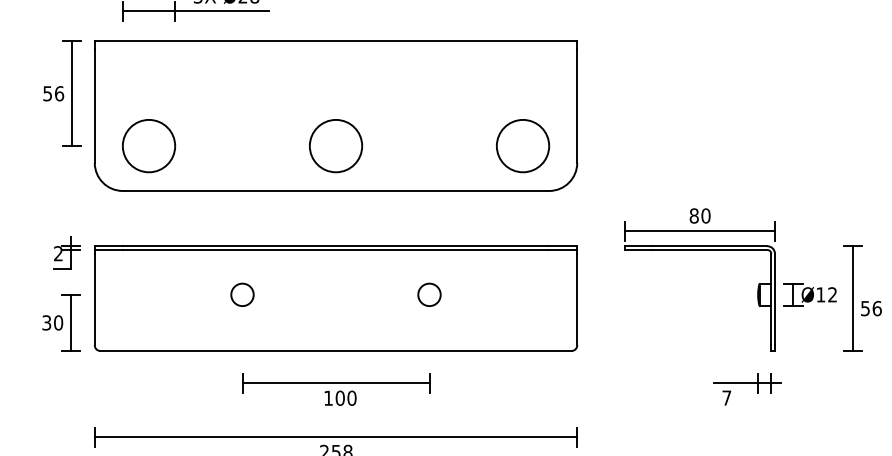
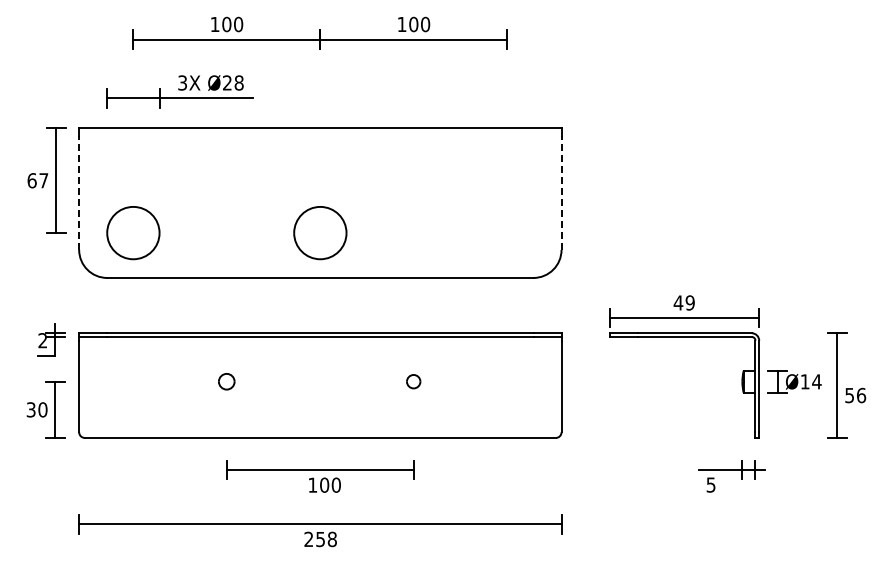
text: (53, 93) -> (37, 180), 56 -> 67
line: (95, 105) -> (79, 192), solid -> dashed
line: (577, 105) -> (561, 192), solid -> dashed
part: (523, 146) -> (507, 233), removed
text: (699, 215) -> (683, 302), 80 -> 49
part: (242, 294) -> (226, 381), size x0.7
part: (429, 294) -> (413, 381), size x0.6
text: (832, 294) -> (816, 381), Ø12 -> Ø14
text: (726, 397) -> (710, 484), 7 -> 5

